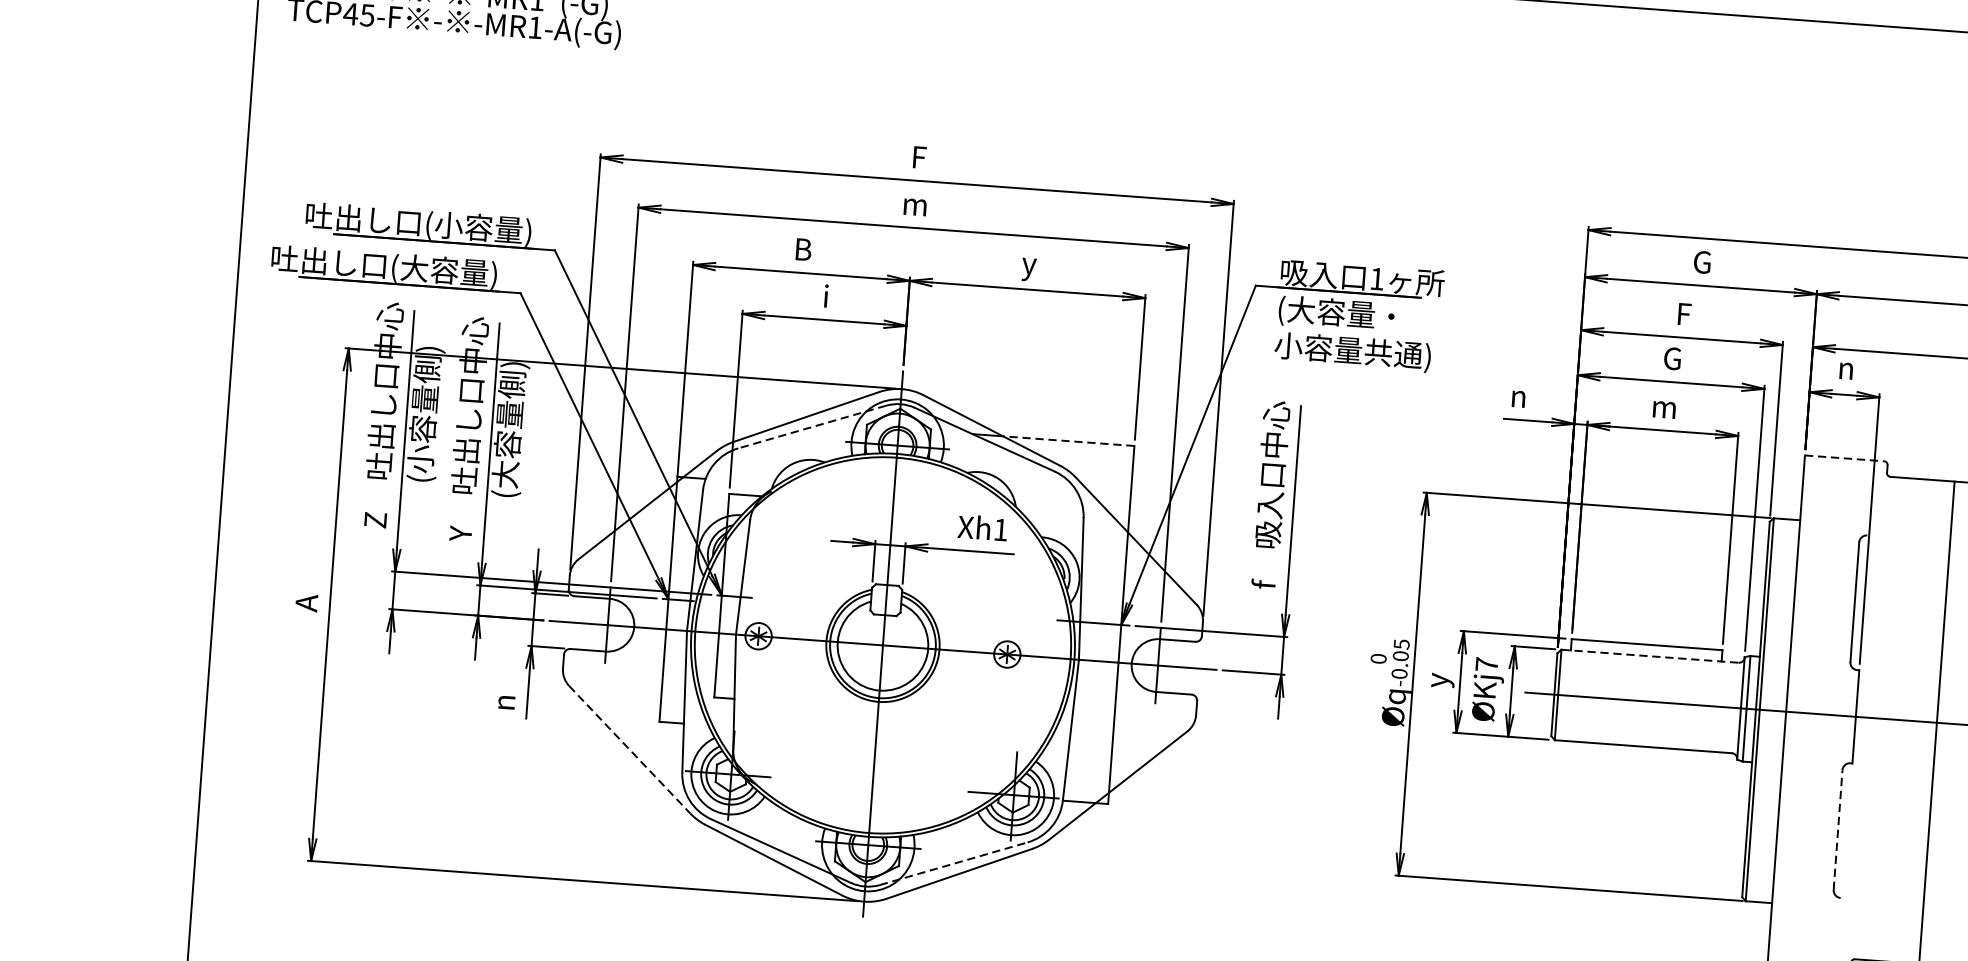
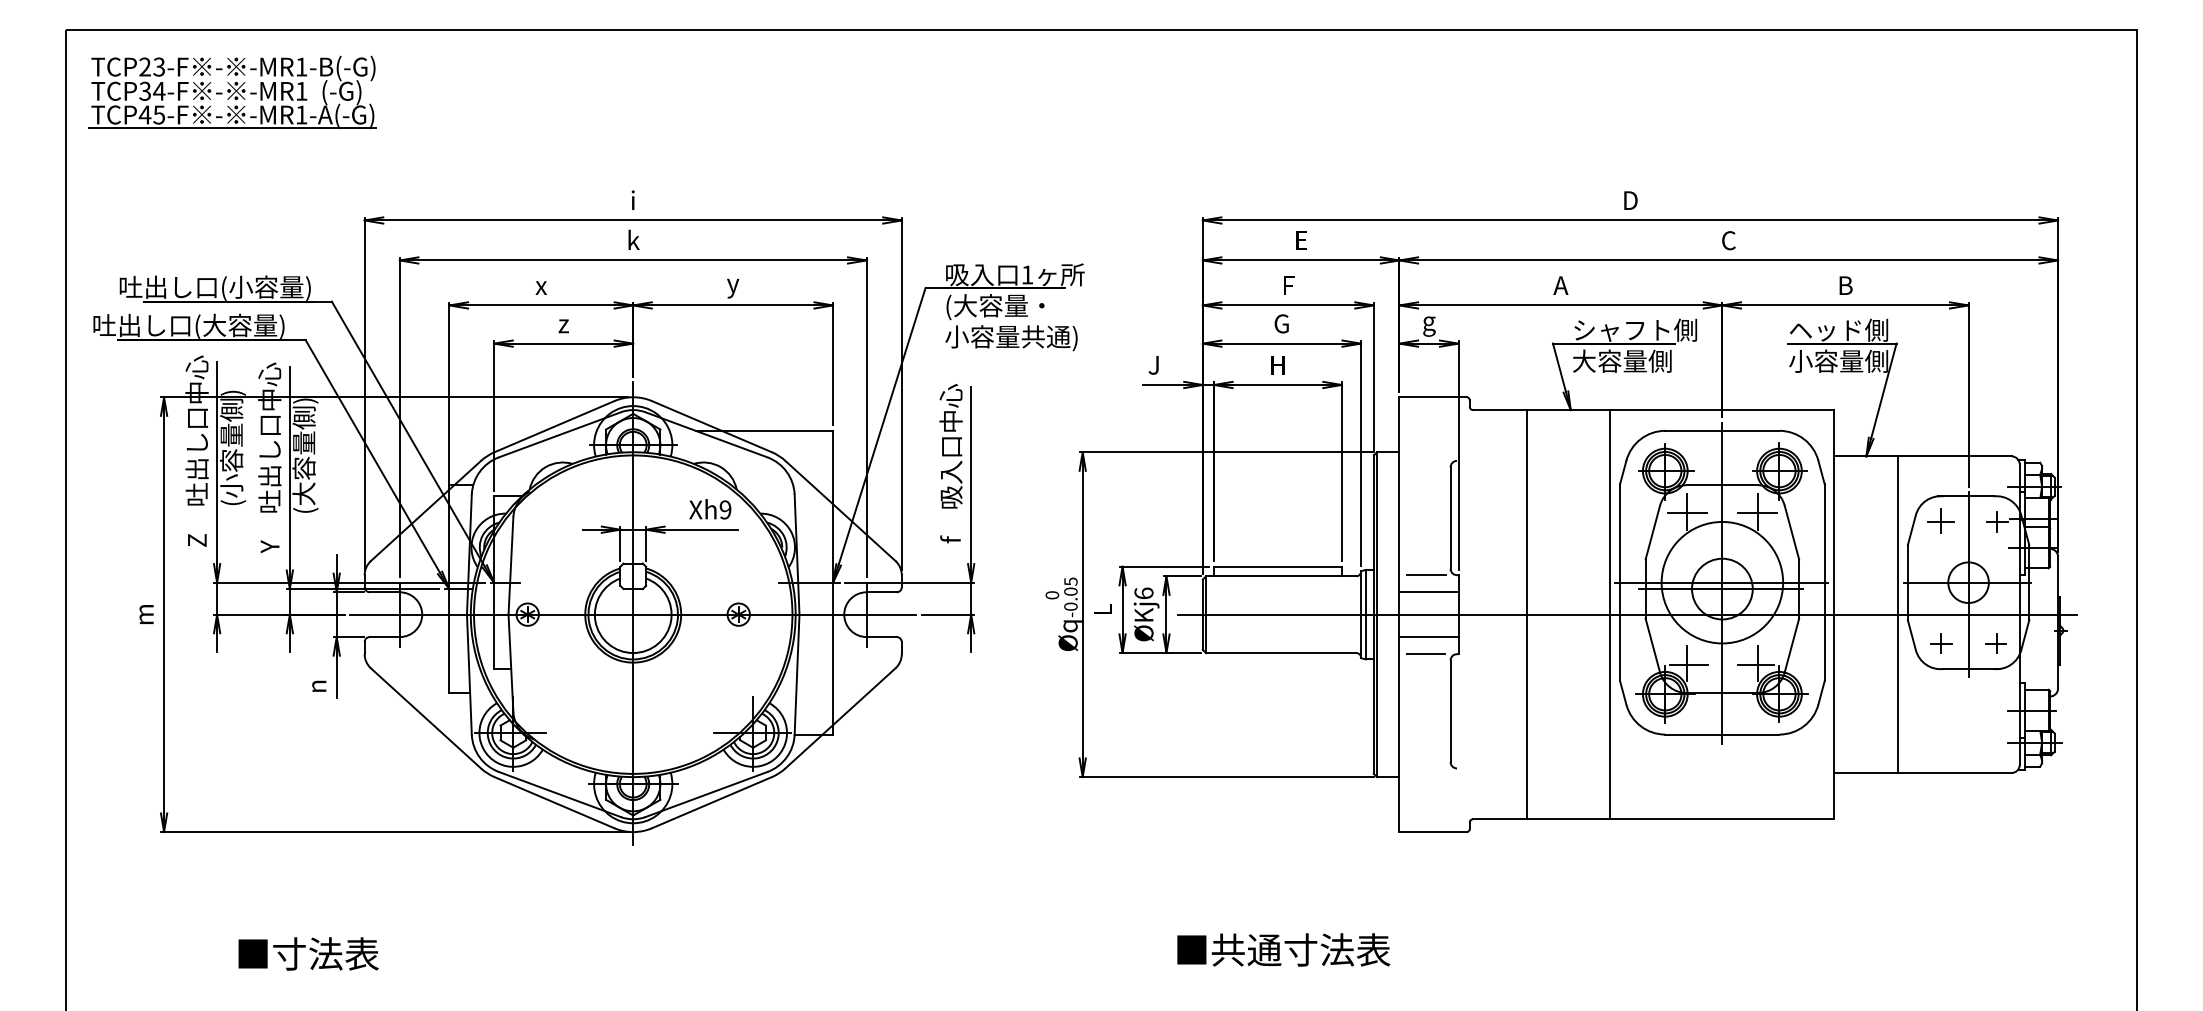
line: (451, 37) -> (231, 128), added
text: (920, 156) -> (634, 199), F -> i
text: (914, 203) -> (632, 239), m -> k
text: (803, 249) -> (541, 285), B -> x
text: (1701, 262) -> (1300, 240), G -> E
text: (825, 296) -> (563, 323), i -> z
text: (1846, 374) -> (1429, 326), n -> g
text: (1517, 396) -> (1153, 365), n -> J
text: (1663, 407) -> (1277, 365), m -> H
line: (811, 426) -> (559, 434), dashed -> solid
line: (1068, 440) -> (777, 430), dashed -> solid
line: (1845, 458) -> (1433, 397), dashed -> solid
text: (1000, 529) -> (725, 509), Xh1 -> Xh9
text: (306, 602) -> (144, 614), A -> m
line: (1650, 656) -> (1281, 576), dashed -> solid
text: (1486, 664) -> (1143, 593), ØKj7 -> ØKj6
line: (1820, 667) -> (1425, 575), added
text: (1441, 680) -> (1106, 609), y -> L
line: (1822, 688) -> (1428, 592), added
line: (1818, 741) -> (1428, 637), added
line: (630, 749) -> (426, 718), dashed -> solid
line: (1813, 760) -> (1425, 654), added
line: (1837, 830) -> (1450, 711), dashed -> solid
line: (953, 863) -> (706, 794), dashed -> solid

